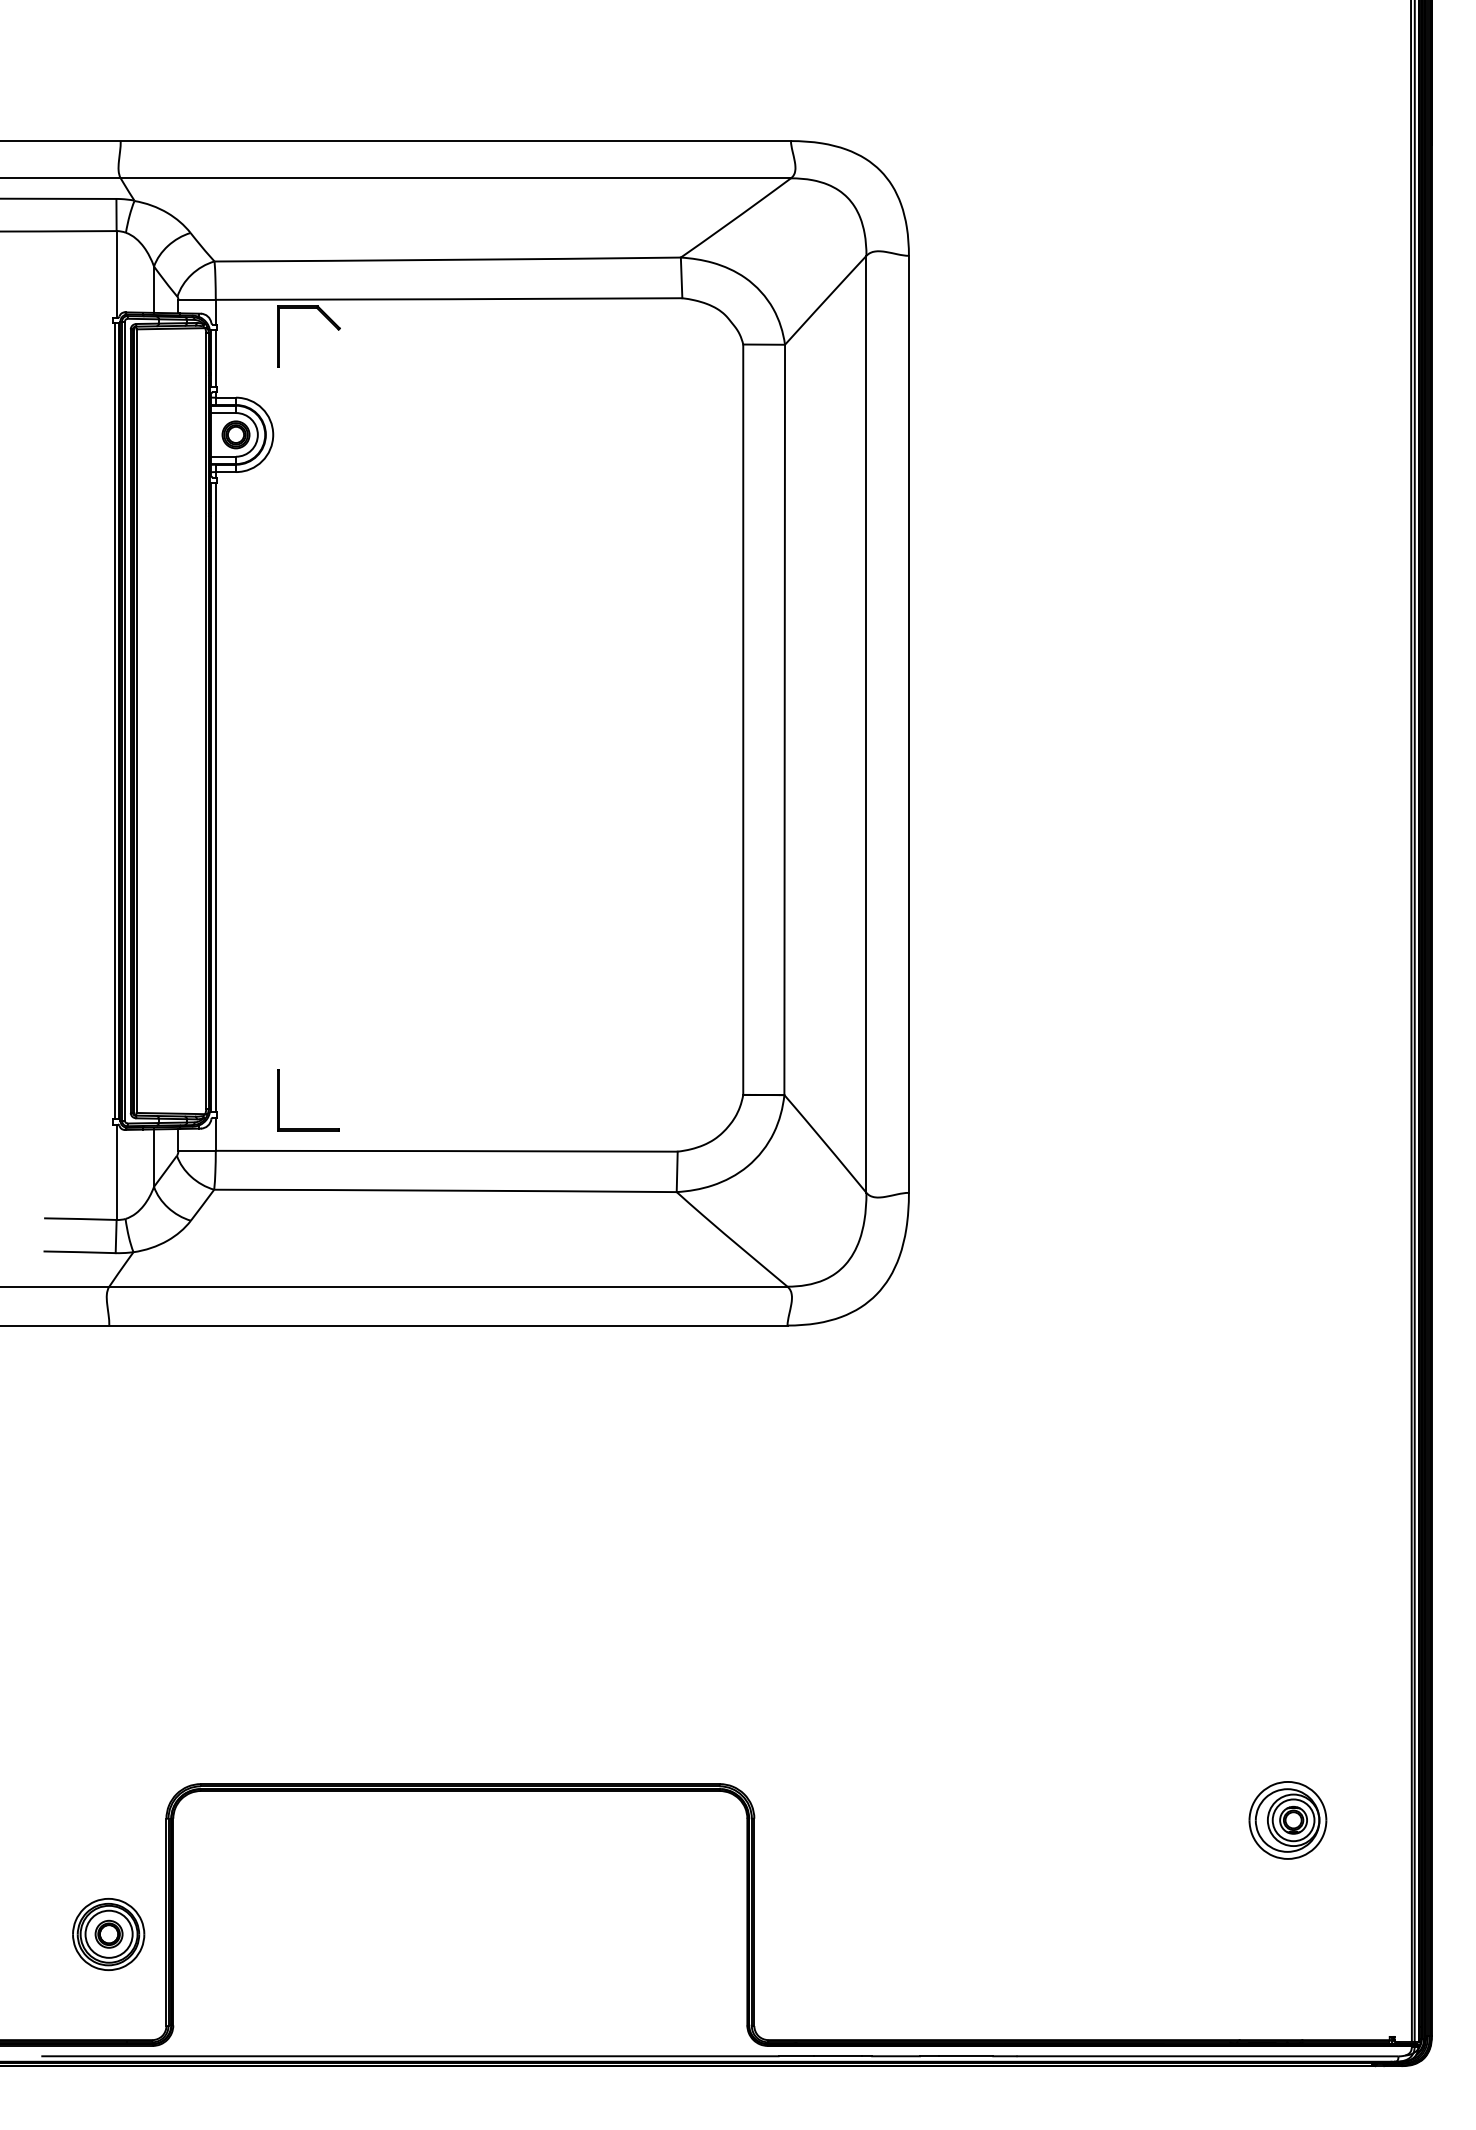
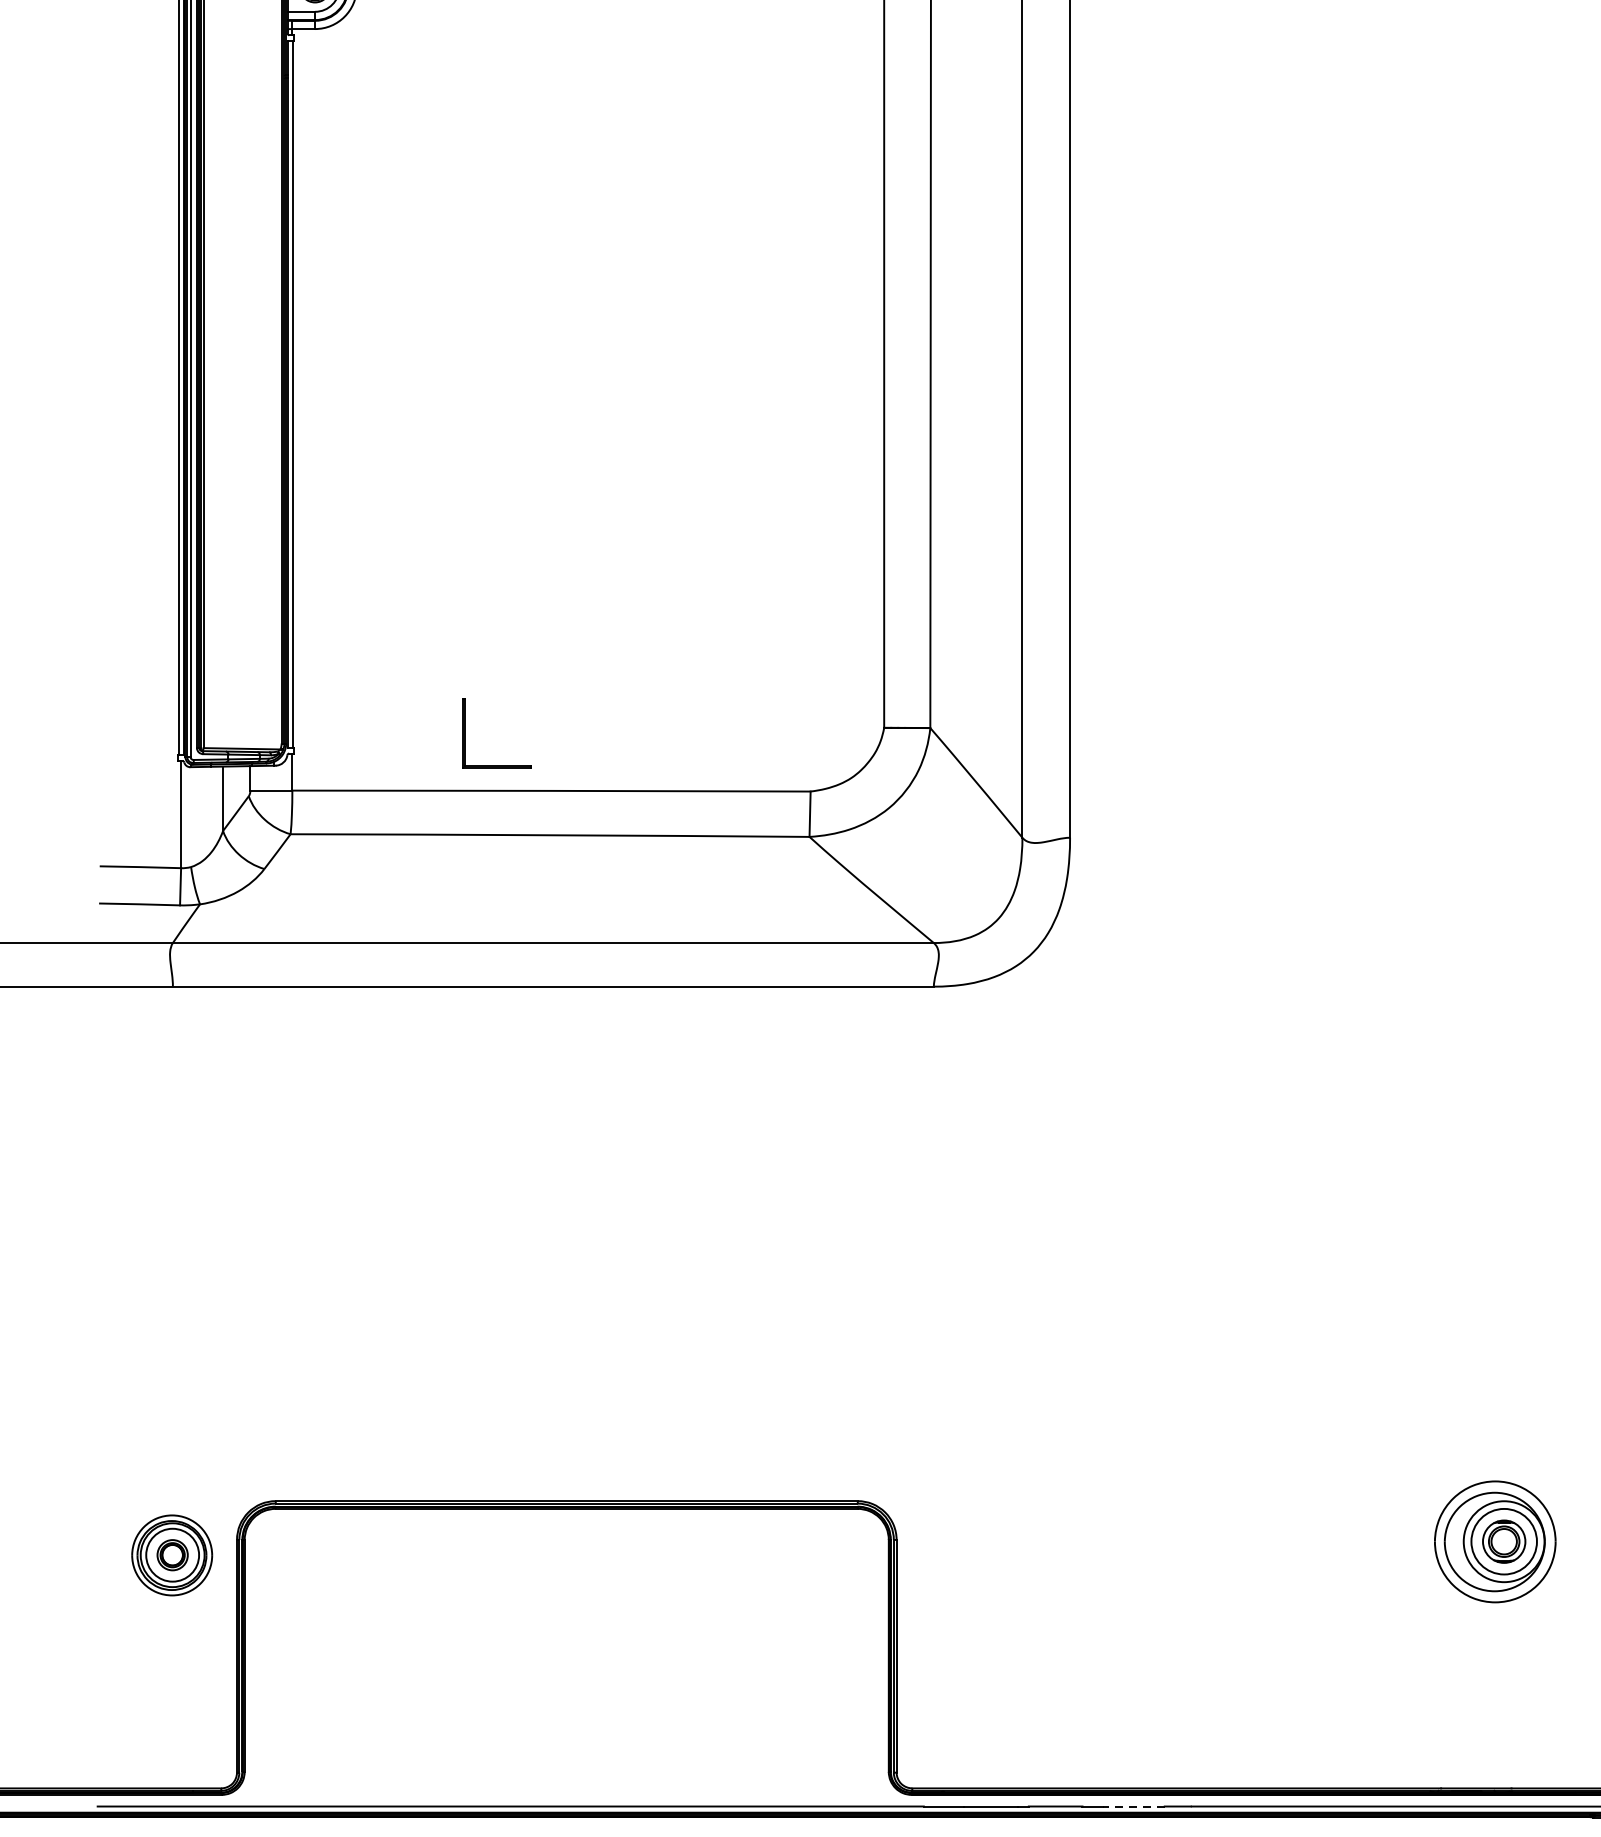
part: (308, 1128) -> (497, 765), moved
part: (1287, 1820) -> (1494, 1541), size x1.4
part: (108, 1934) -> (171, 1555), moved
line: (965, 2056) -> (1133, 1806), solid -> dashed

